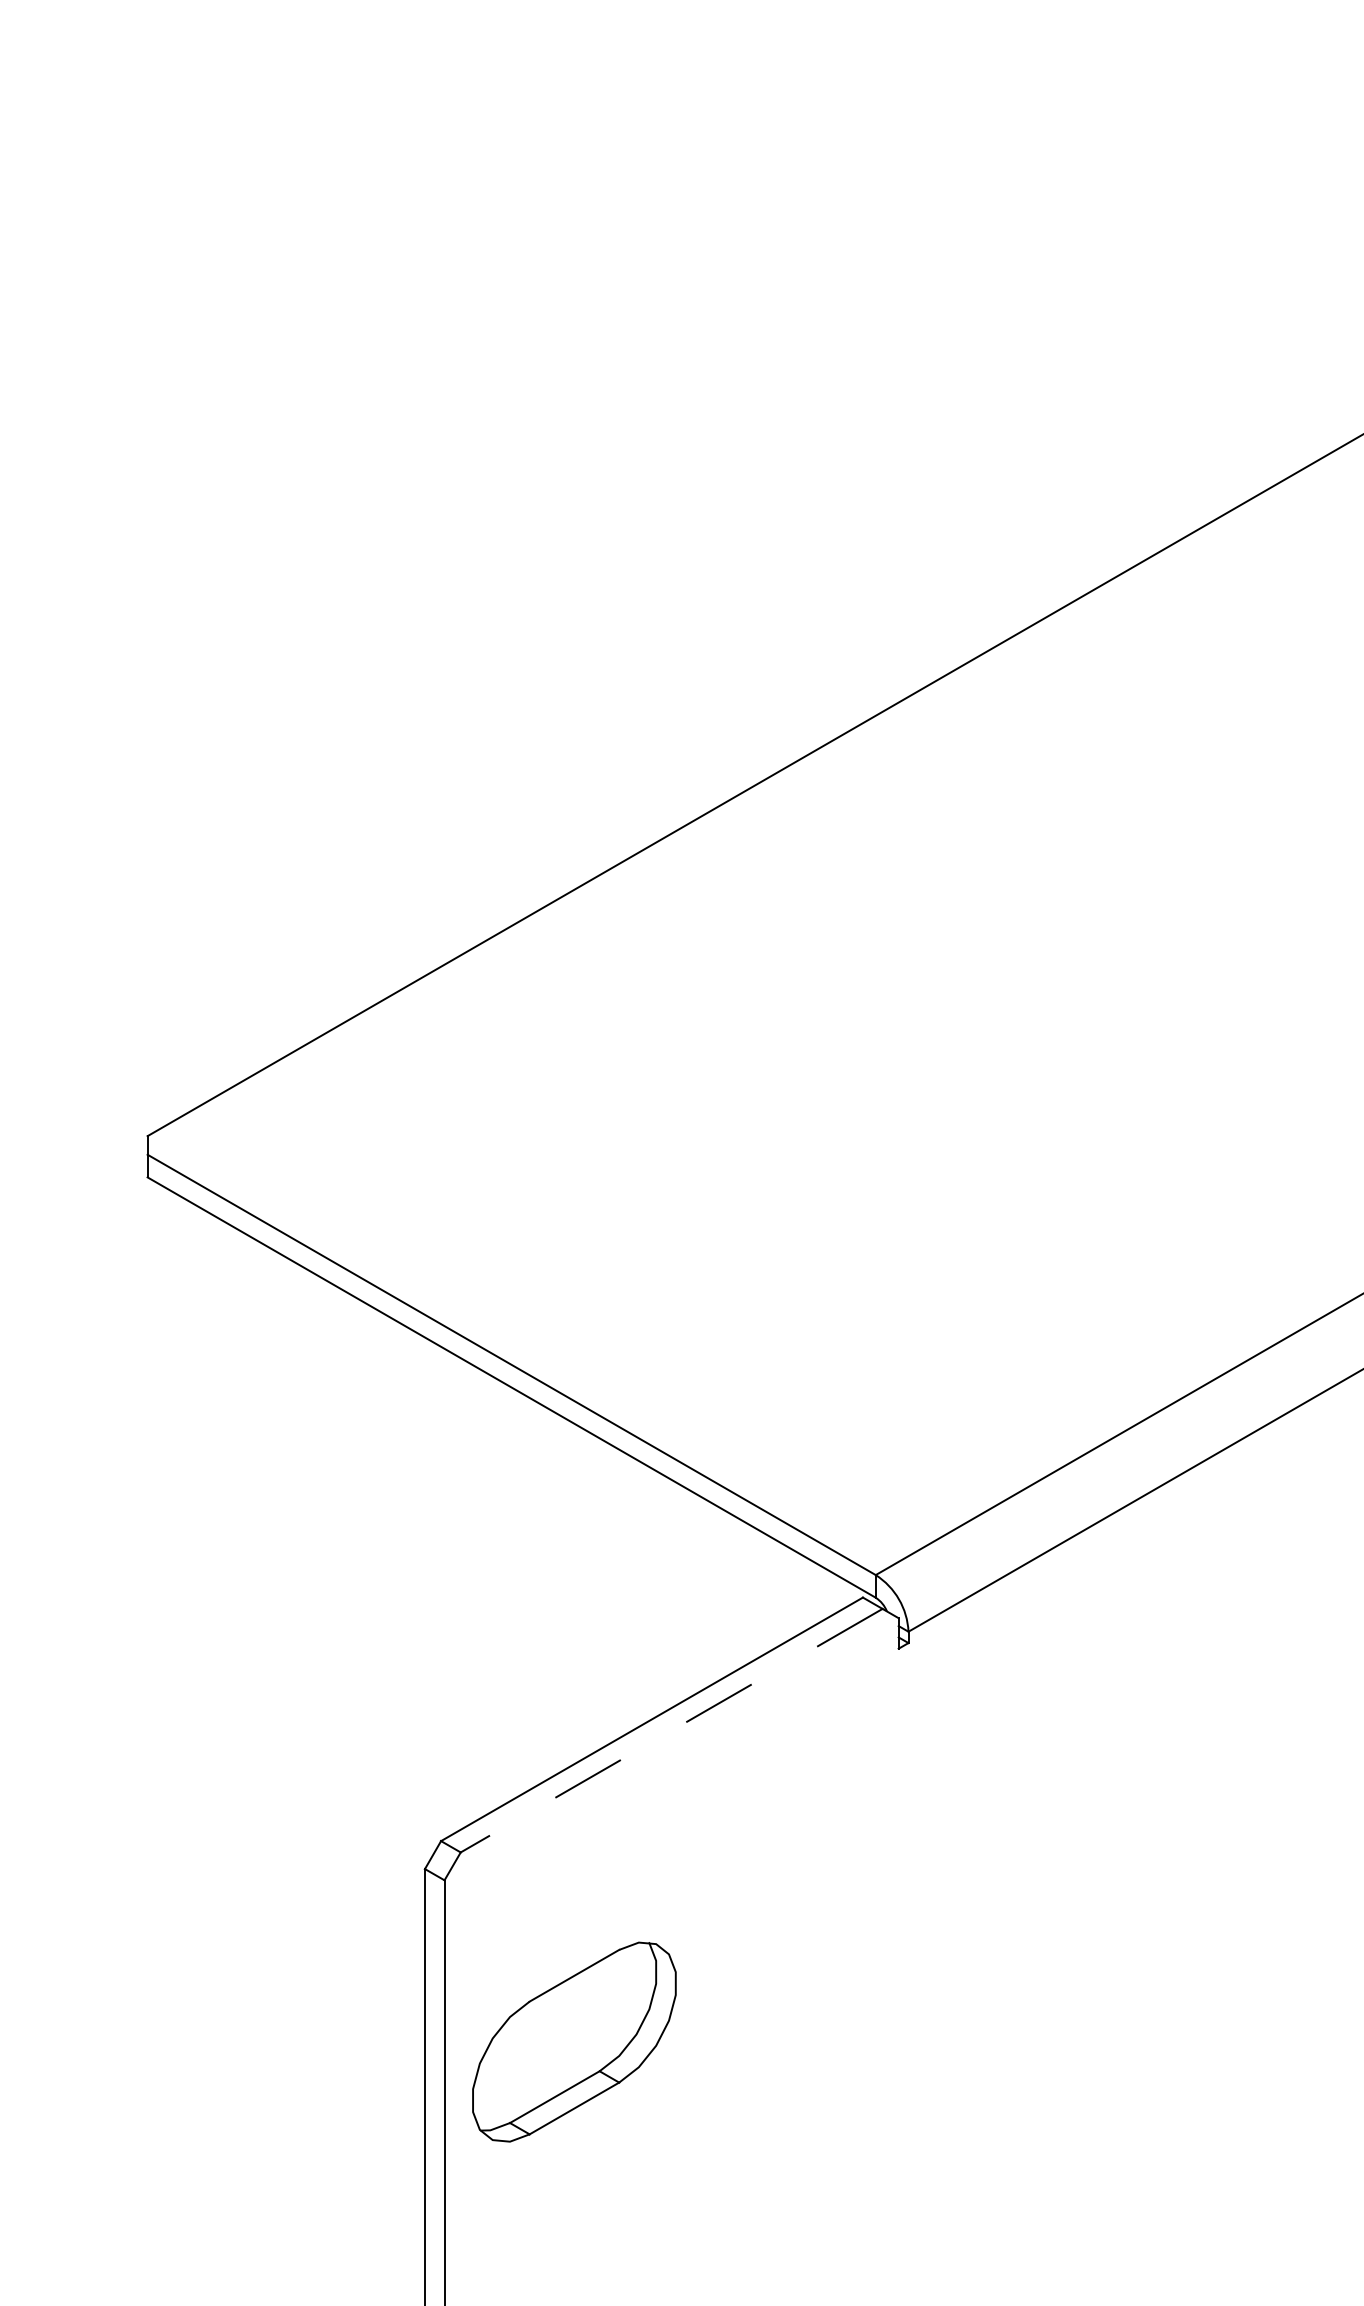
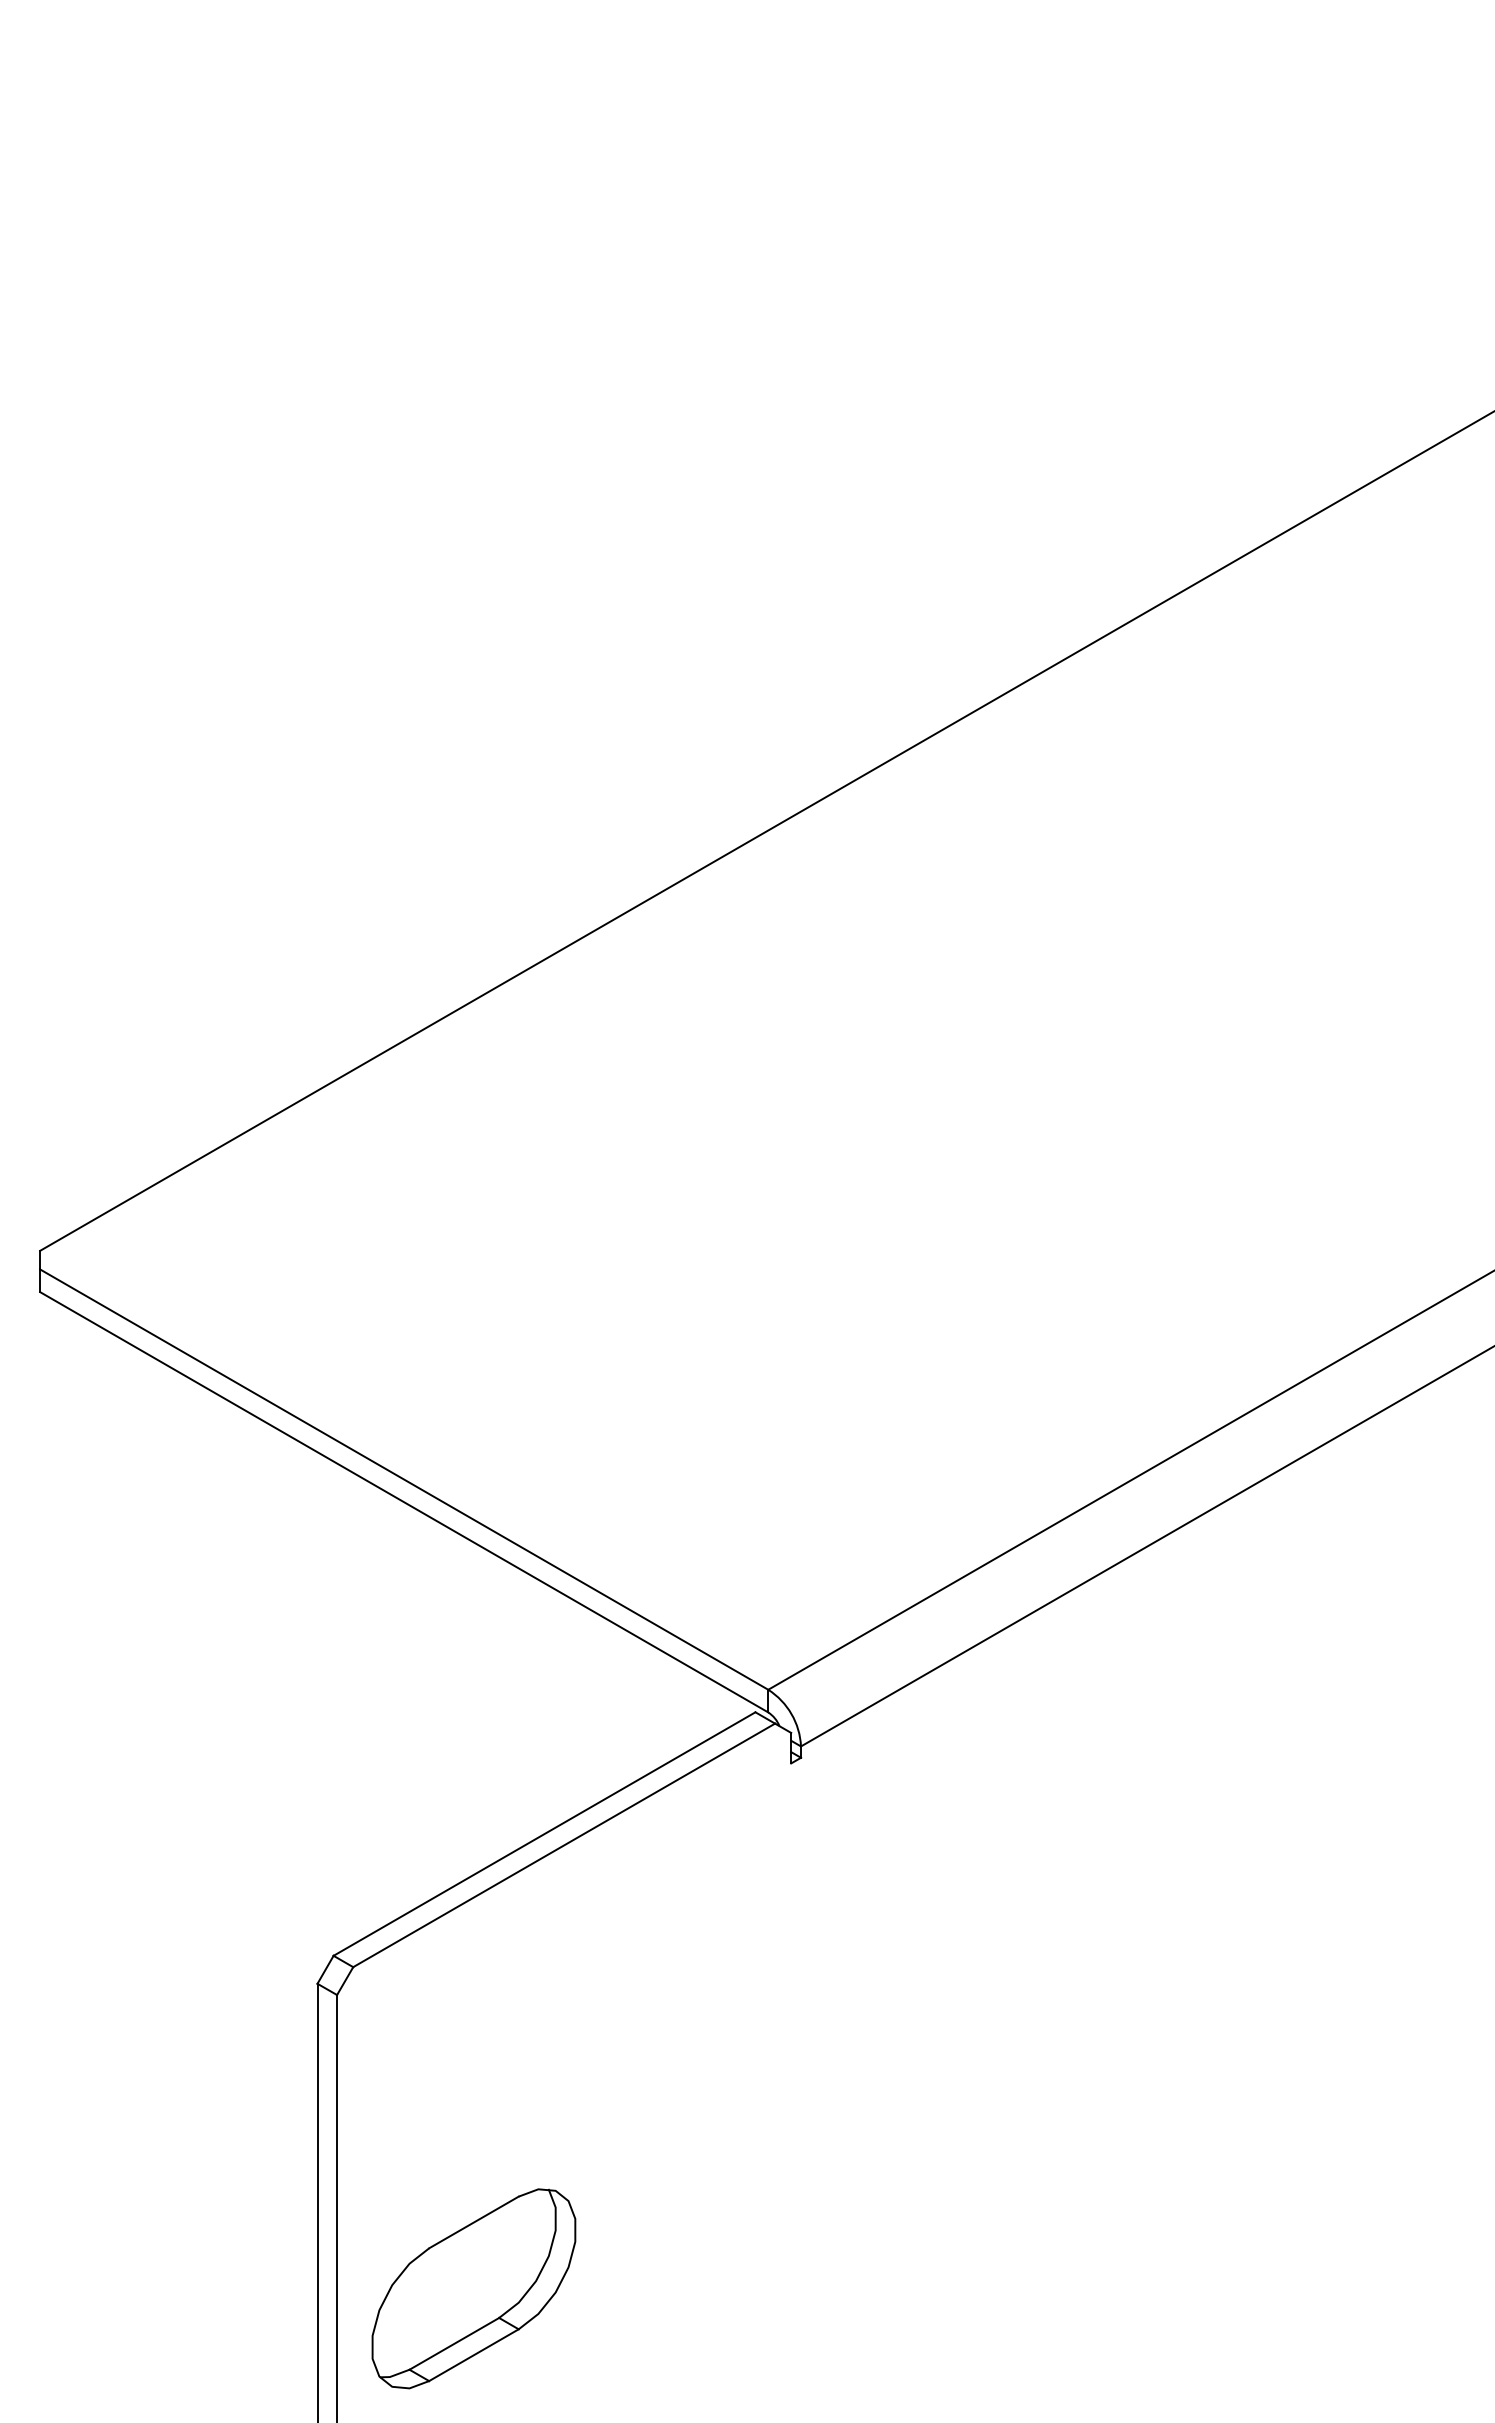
line: (671, 1730) -> (564, 1845), dashed -> solid
part: (573, 2041) -> (473, 2288), moved

